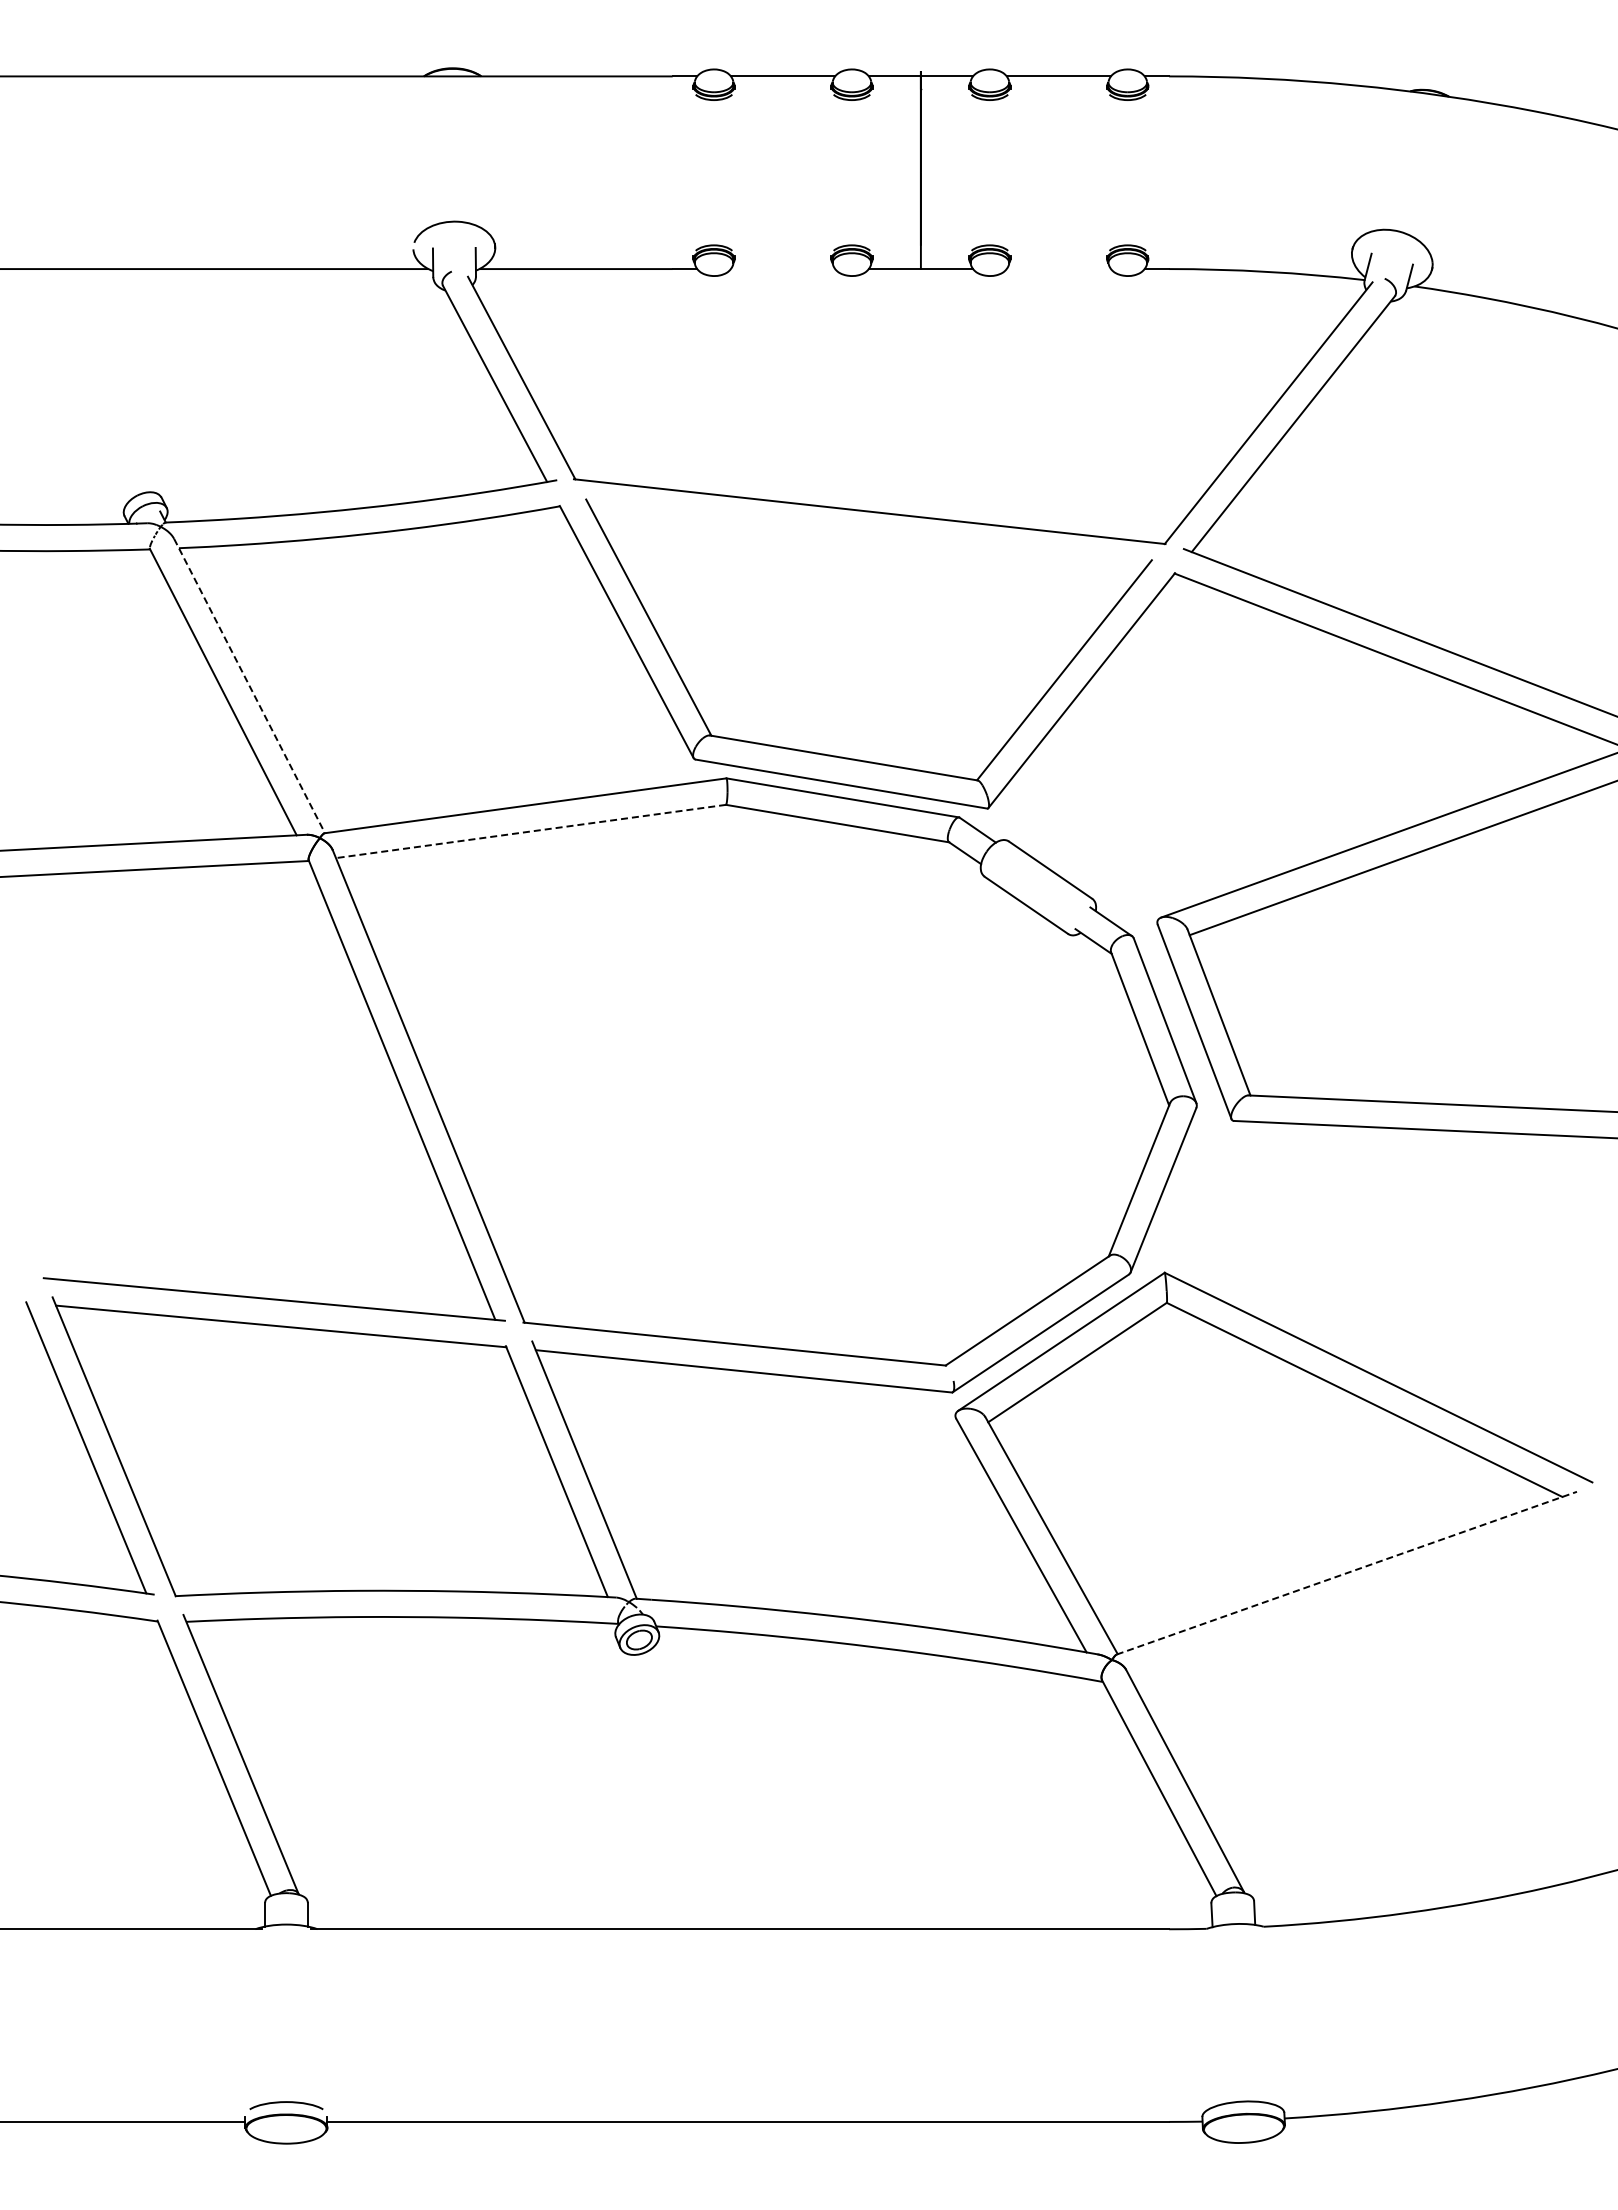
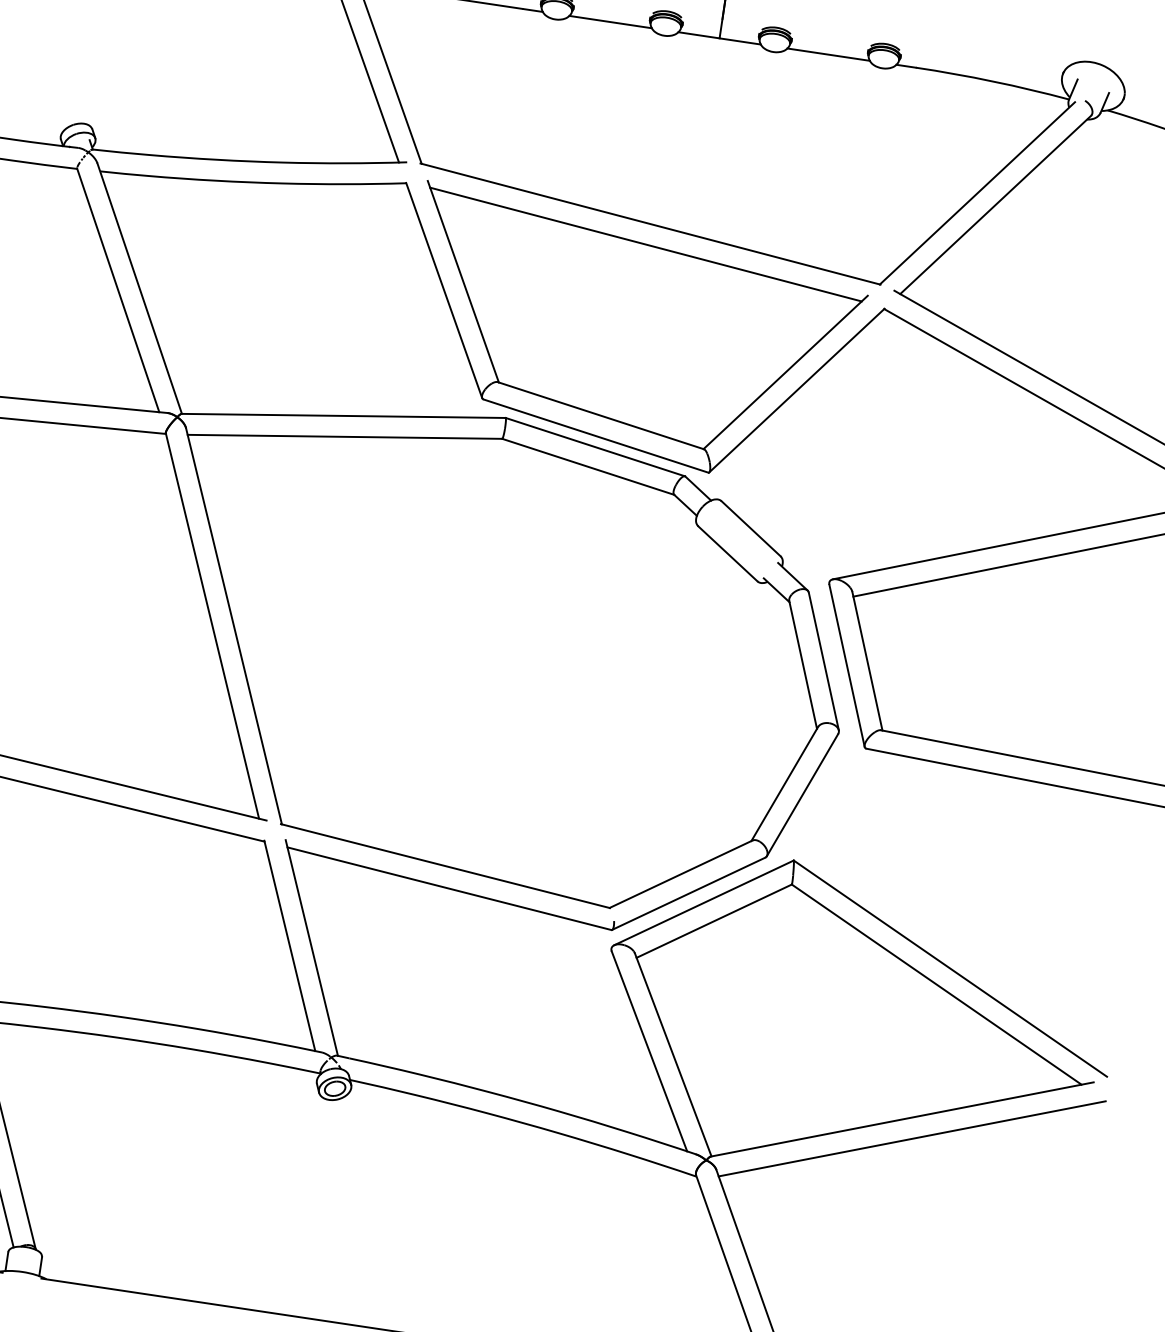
line: (783, 269) -> (610, 22), added
line: (1058, 269) -> (828, 54), added
line: (867, 537) -> (645, 244), added
line: (249, 686) -> (139, 289), dashed -> solid
line: (531, 831) -> (345, 436), dashed -> solid
line: (1347, 1573) -> (902, 1119), dashed -> solid
line: (1362, 1595) -> (911, 1138), added

